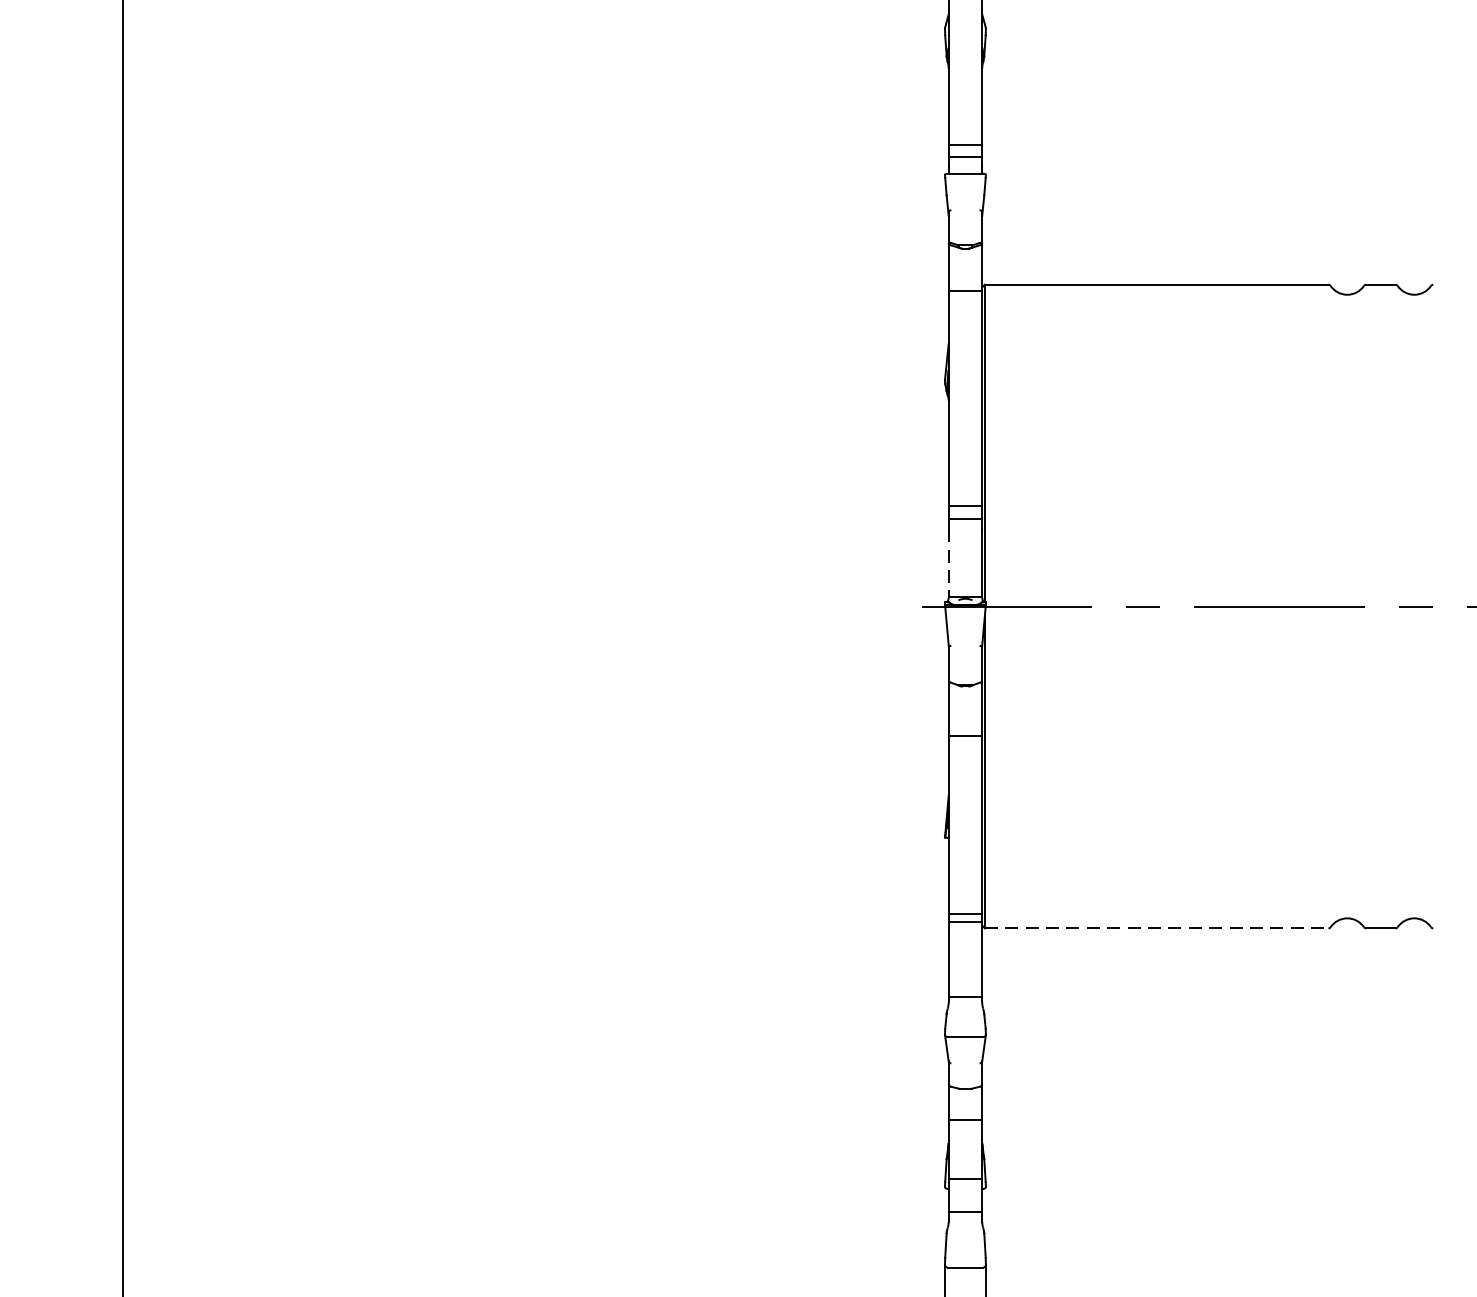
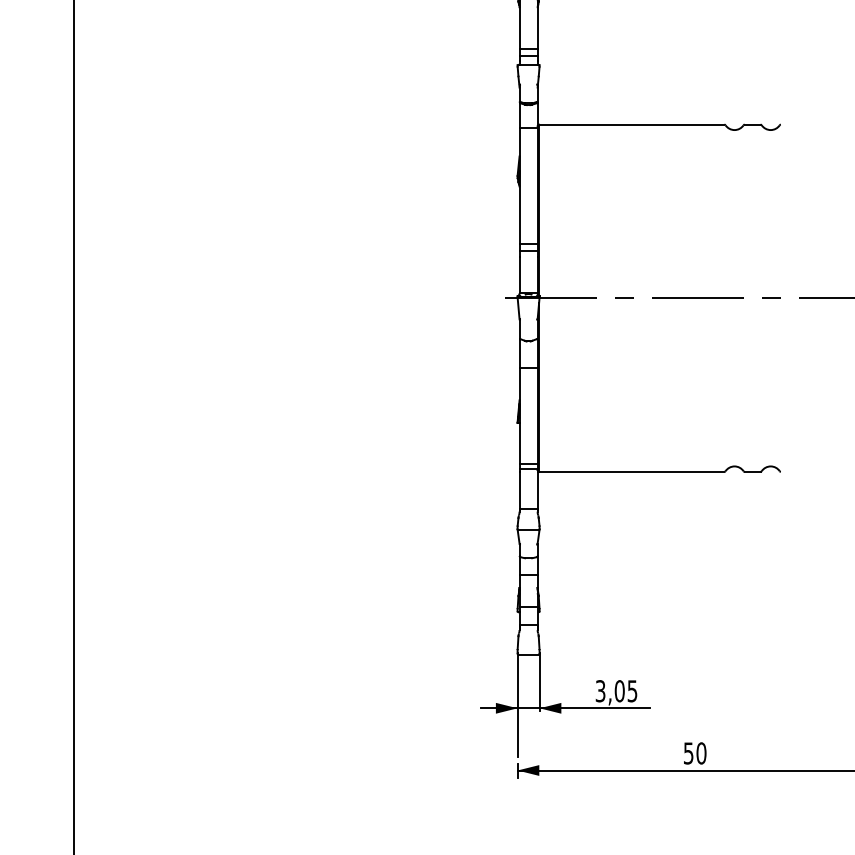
line: (948, 564) -> (519, 275), dashed -> solid
line: (1156, 927) -> (631, 471), dashed -> solid

